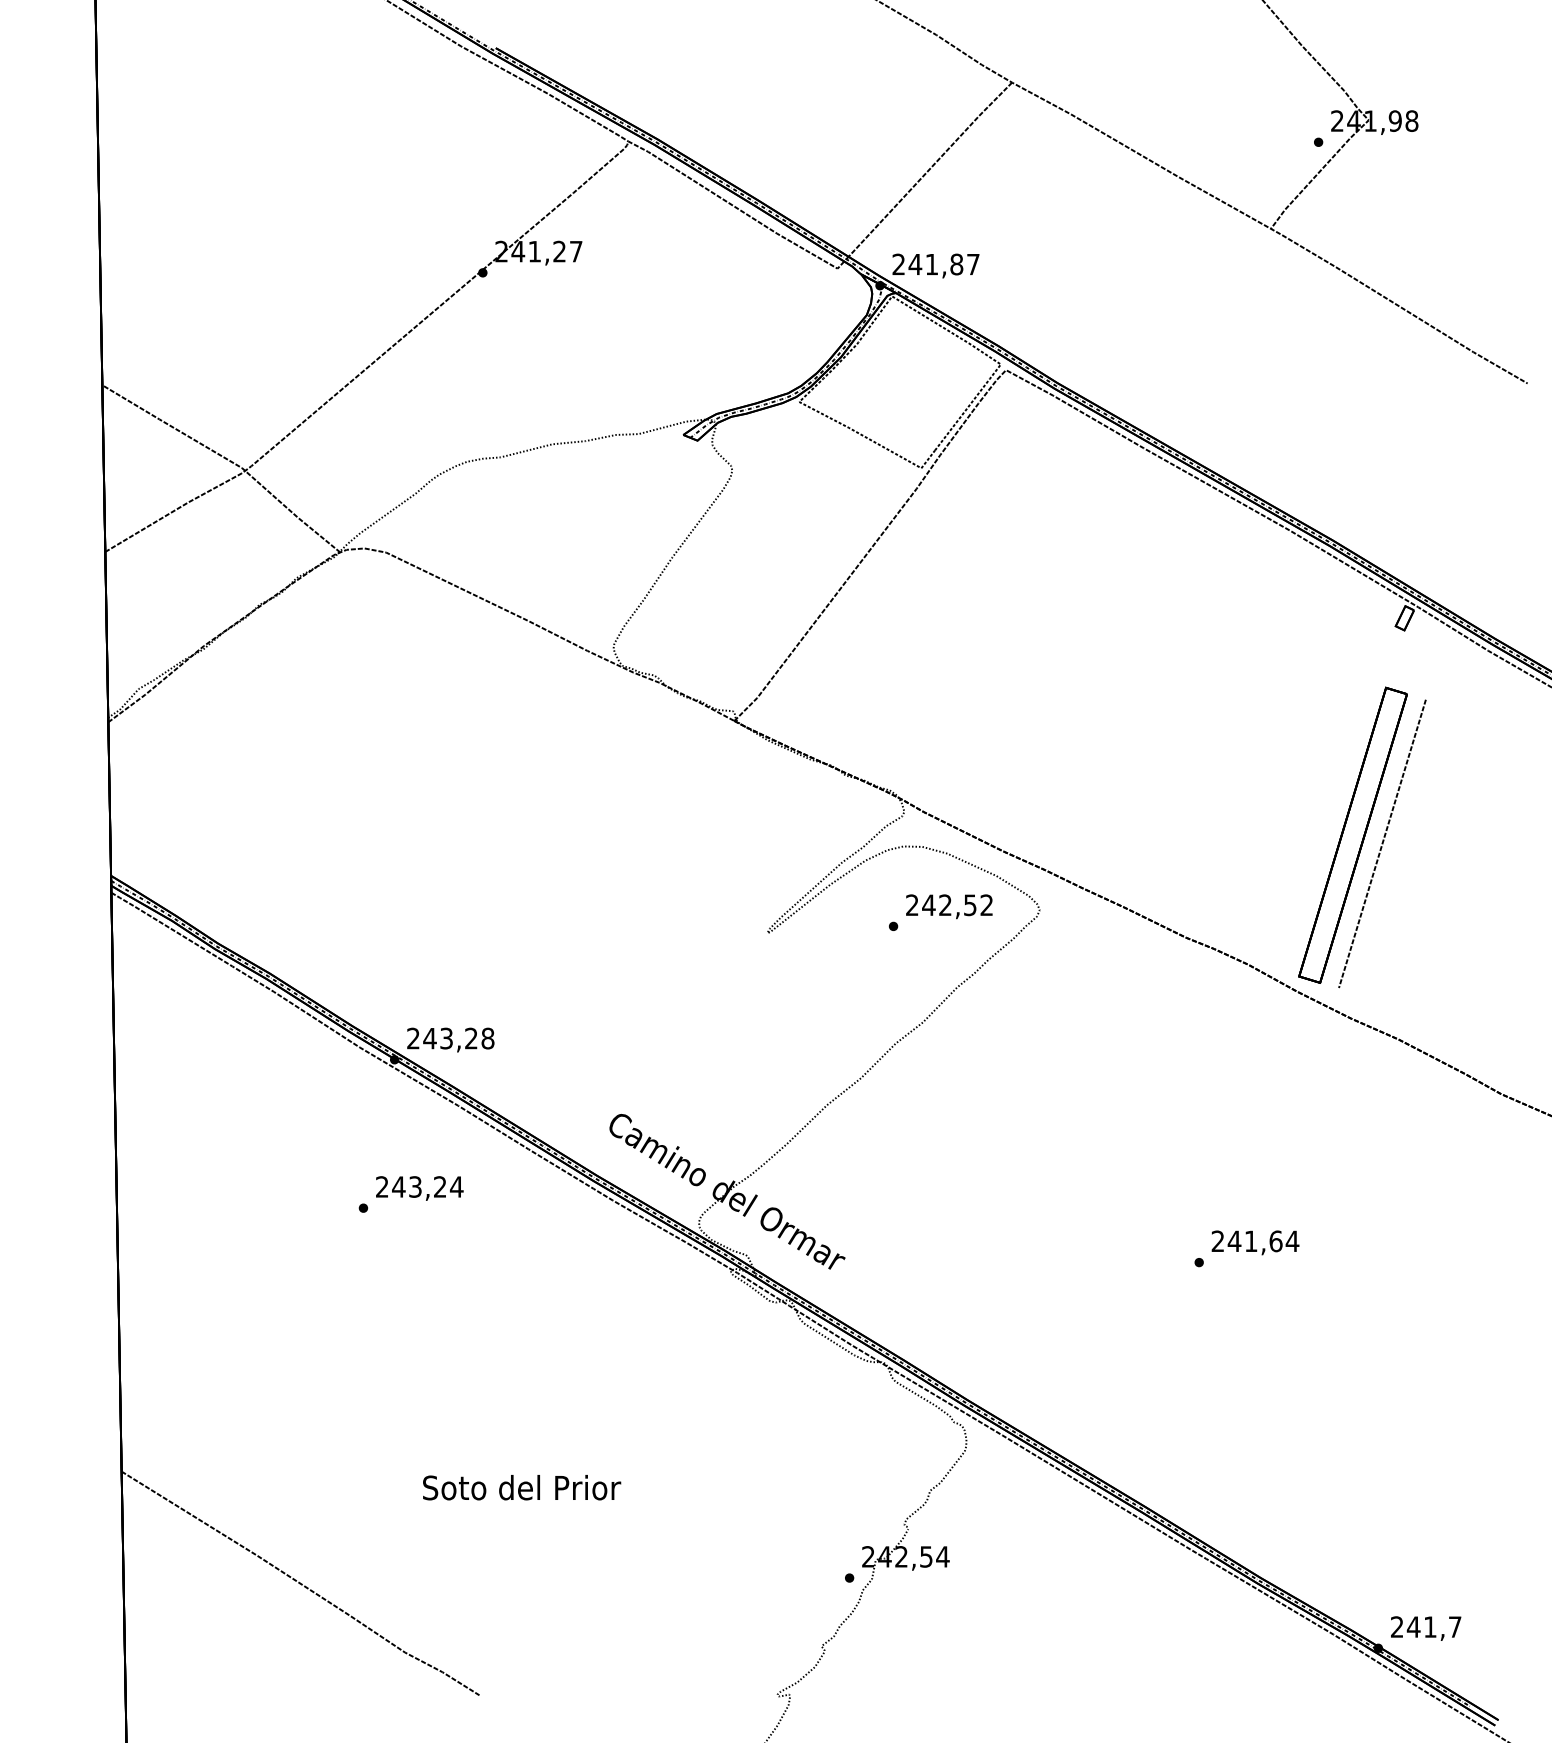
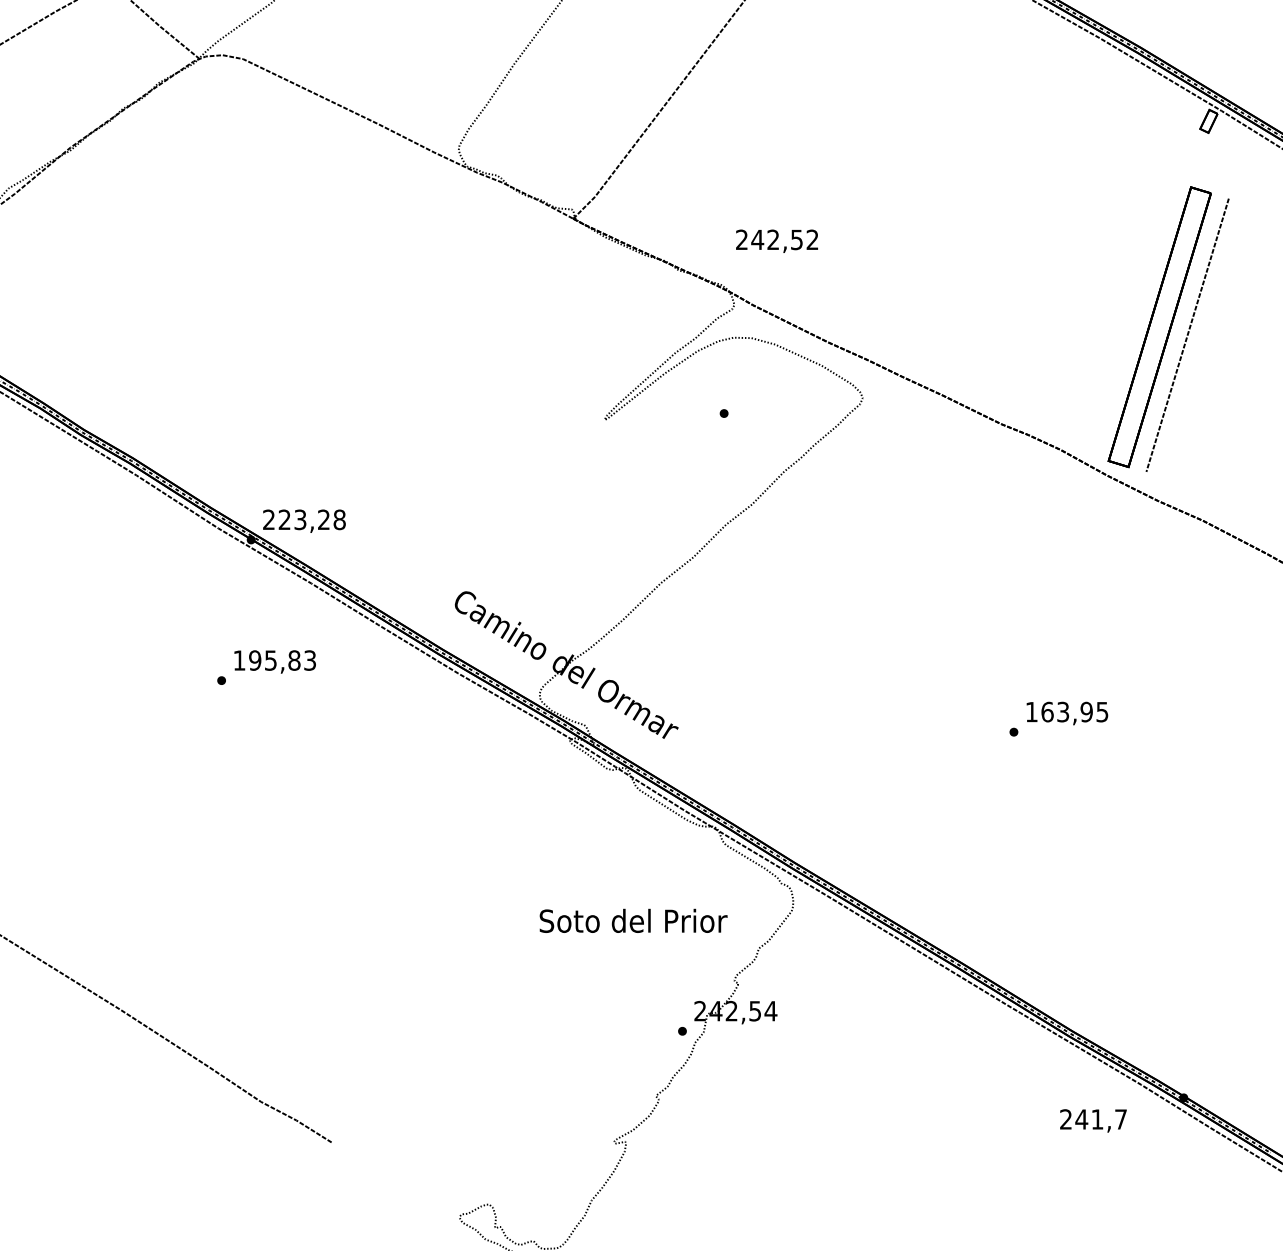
text: (949, 906) -> (777, 241), moved
text: (429, 1038) -> (284, 519), 243,28 -> 223,28
text: (419, 1186) -> (274, 660), 243,24 -> 195,83
text: (1255, 1241) -> (1067, 712), 241,64 -> 163,95
text: (522, 1487) -> (634, 920), moved
text: (1426, 1628) -> (1093, 1120), moved

